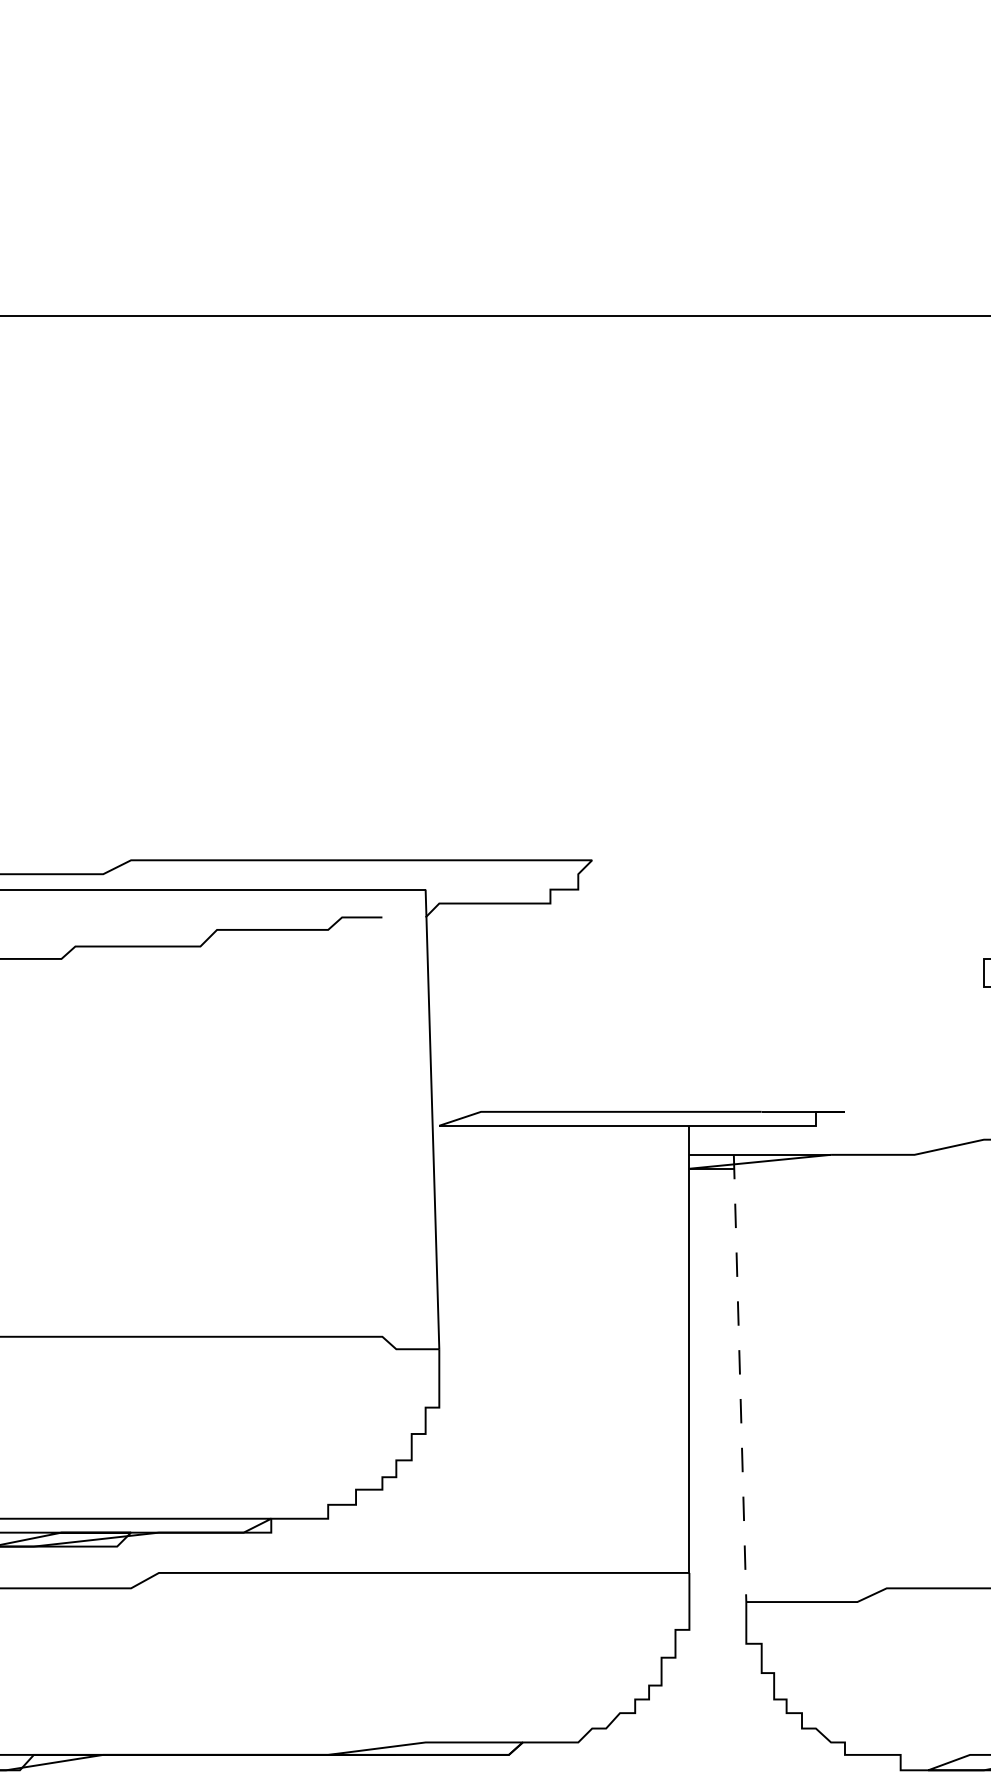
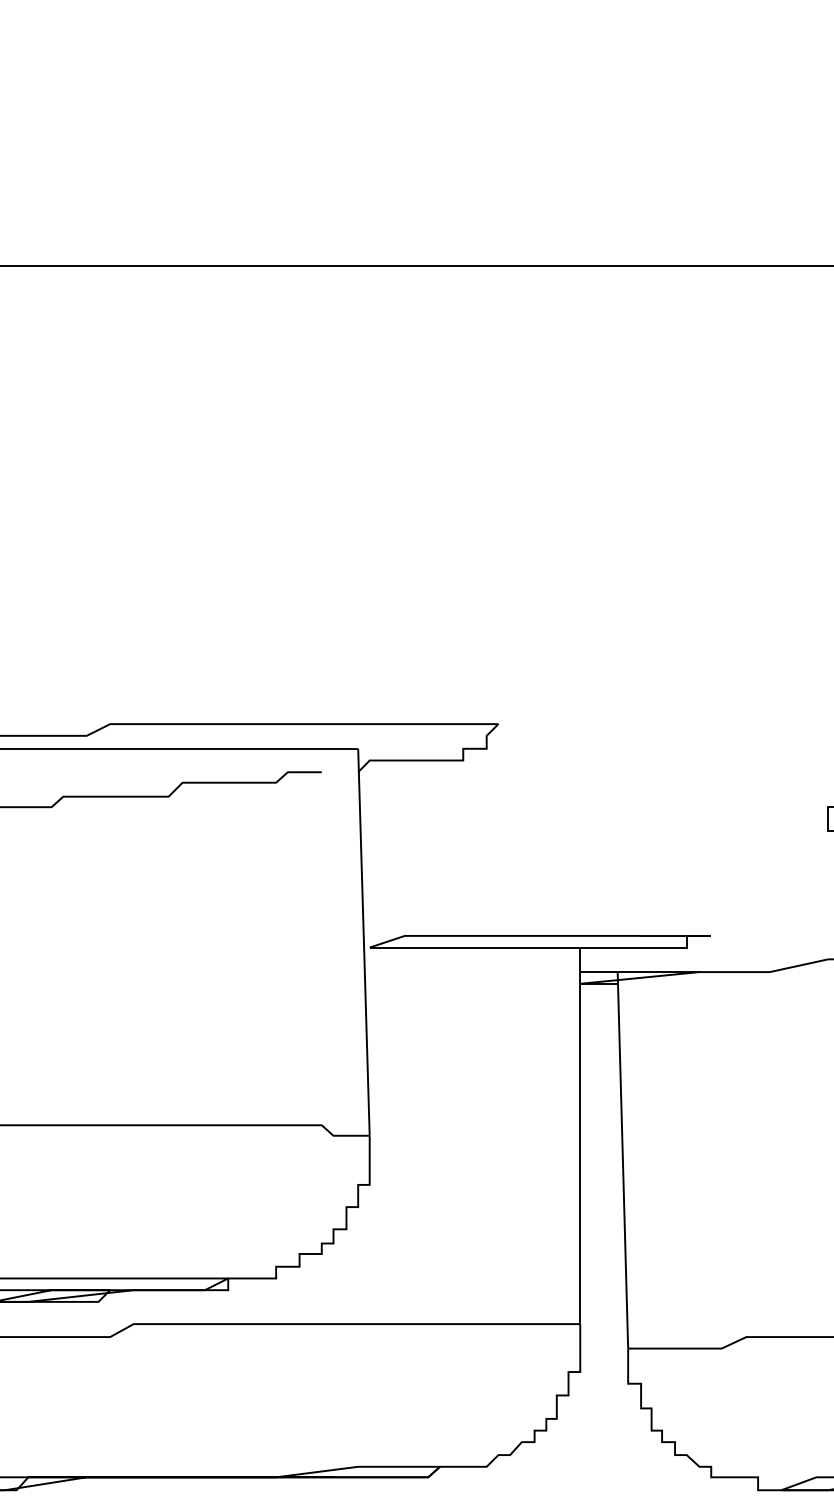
line: (739, 1378) -> (622, 1160), dashed -> solid

